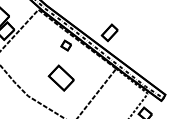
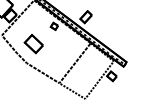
part: (60, 78) -> (33, 44), moved

